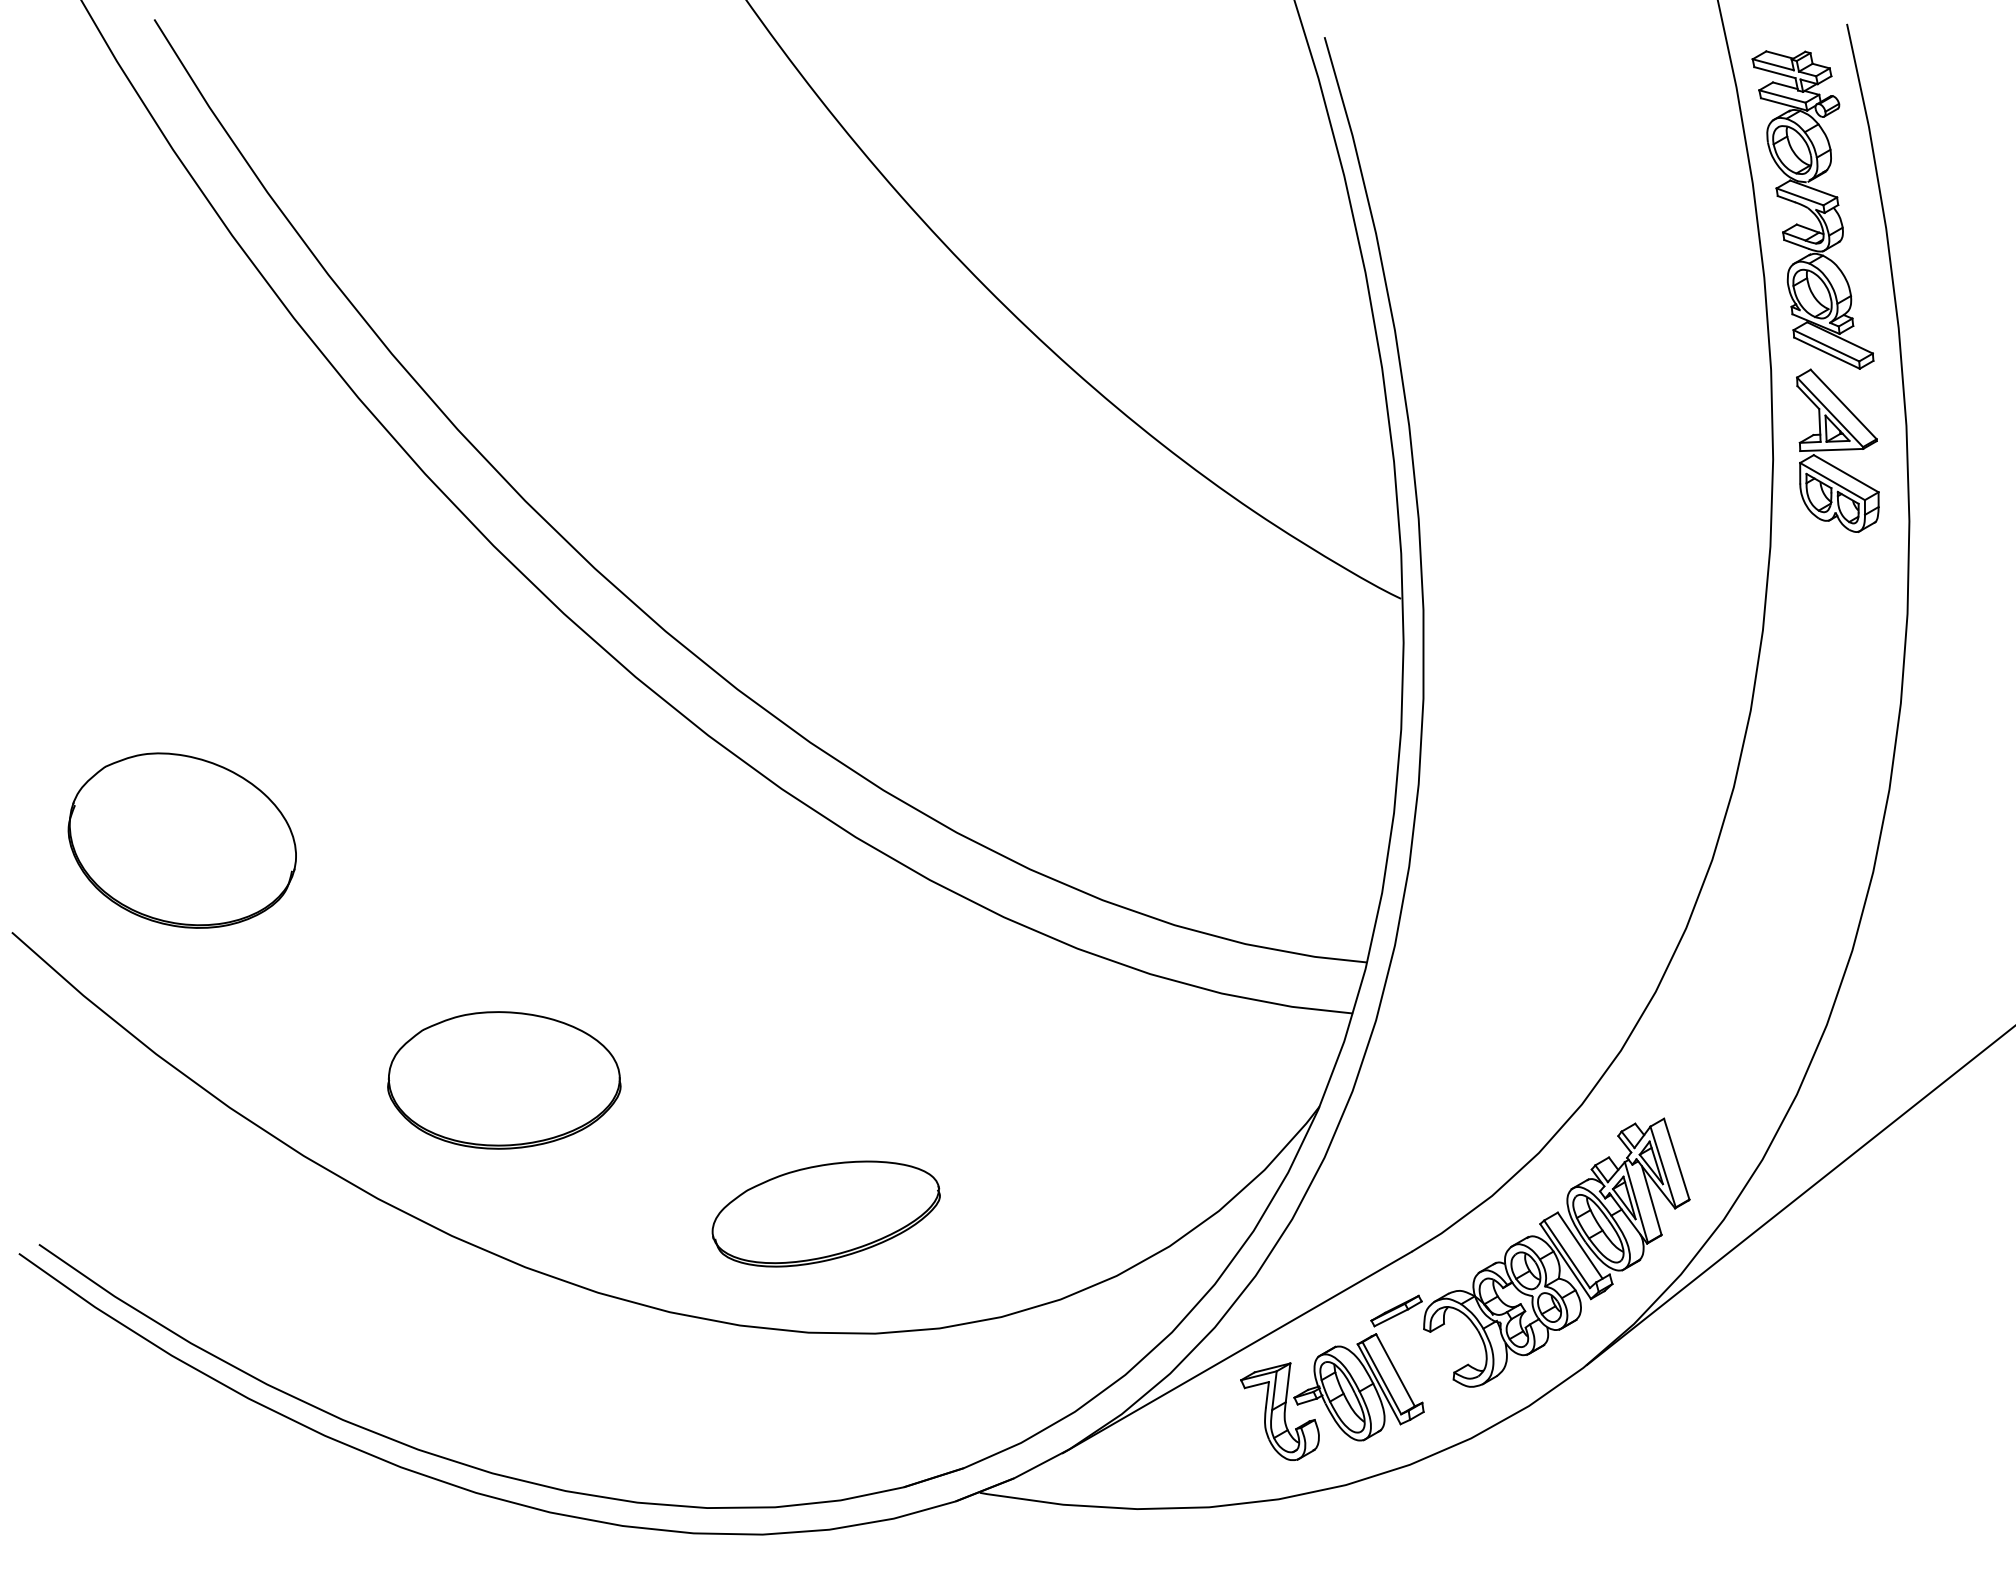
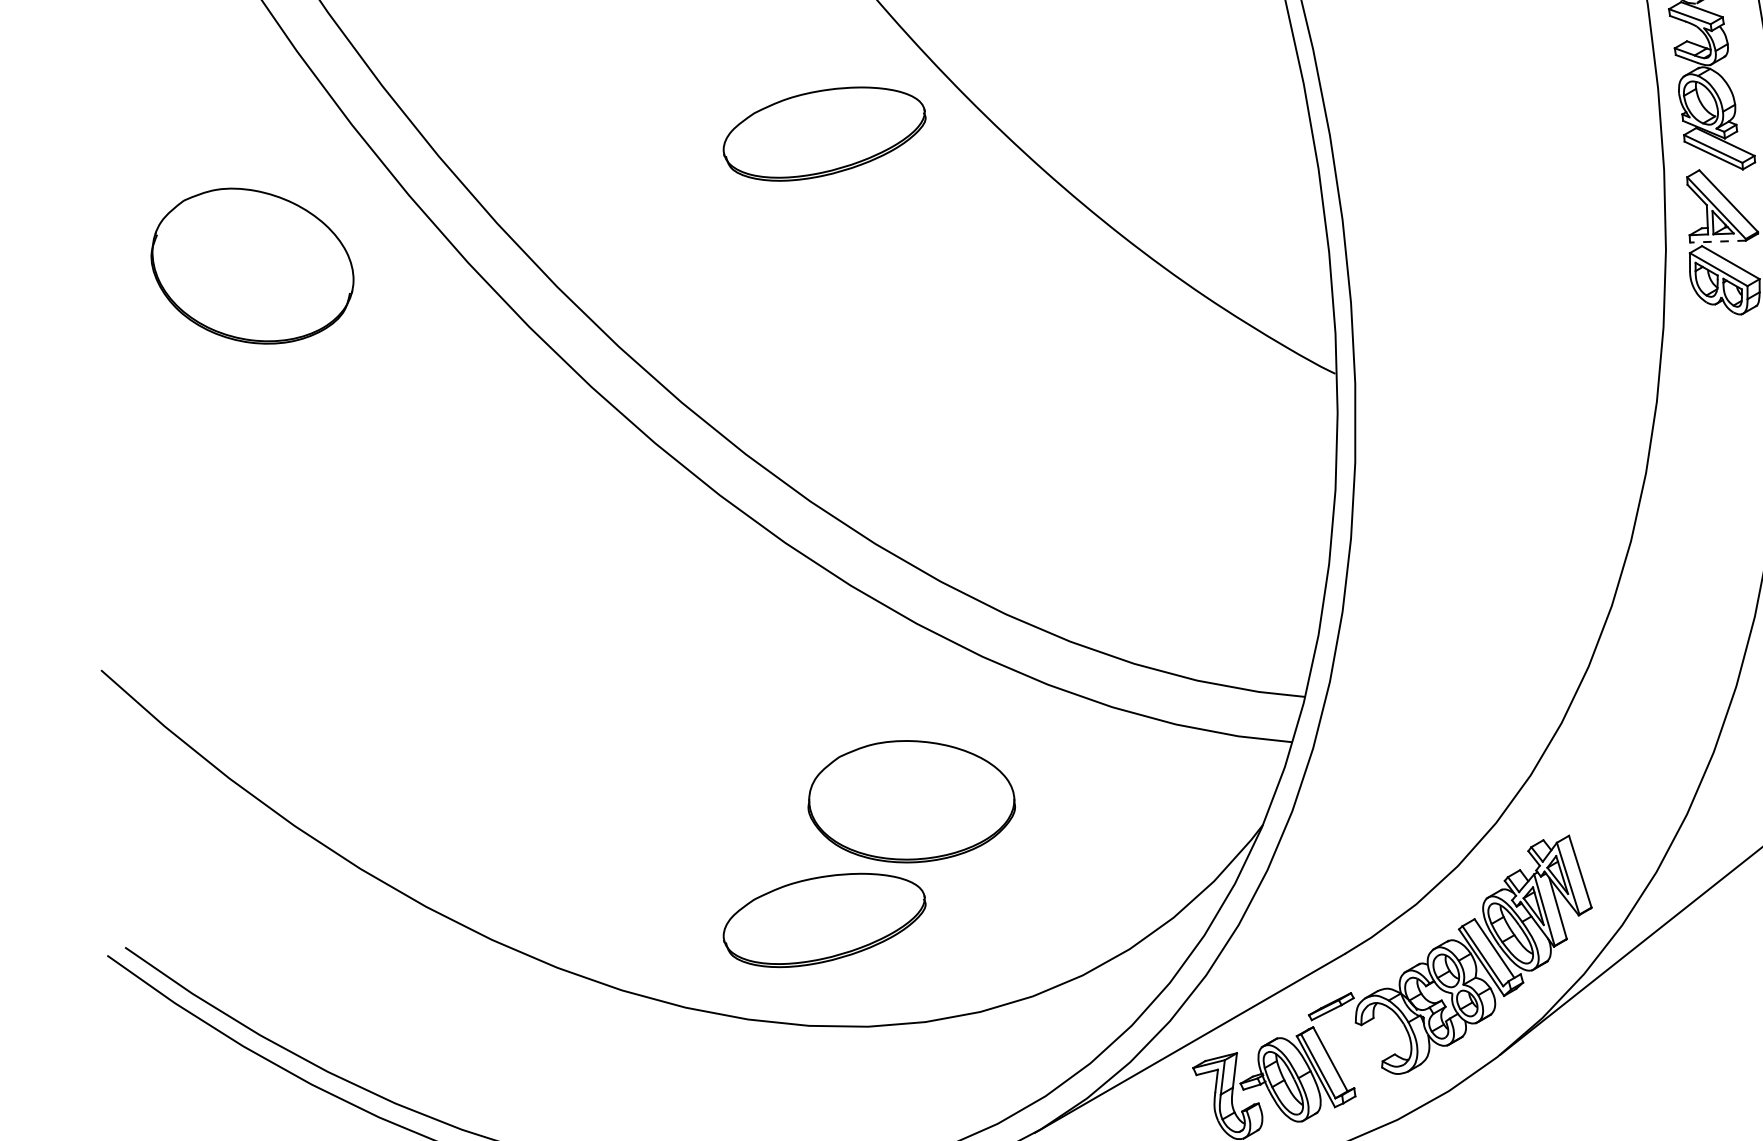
part: (825, 328) -> (823, 133), added
line: (1831, 450) -> (1717, 242), solid -> dashed
part: (181, 840) -> (251, 266), moved
part: (504, 1080) -> (911, 801), moved

